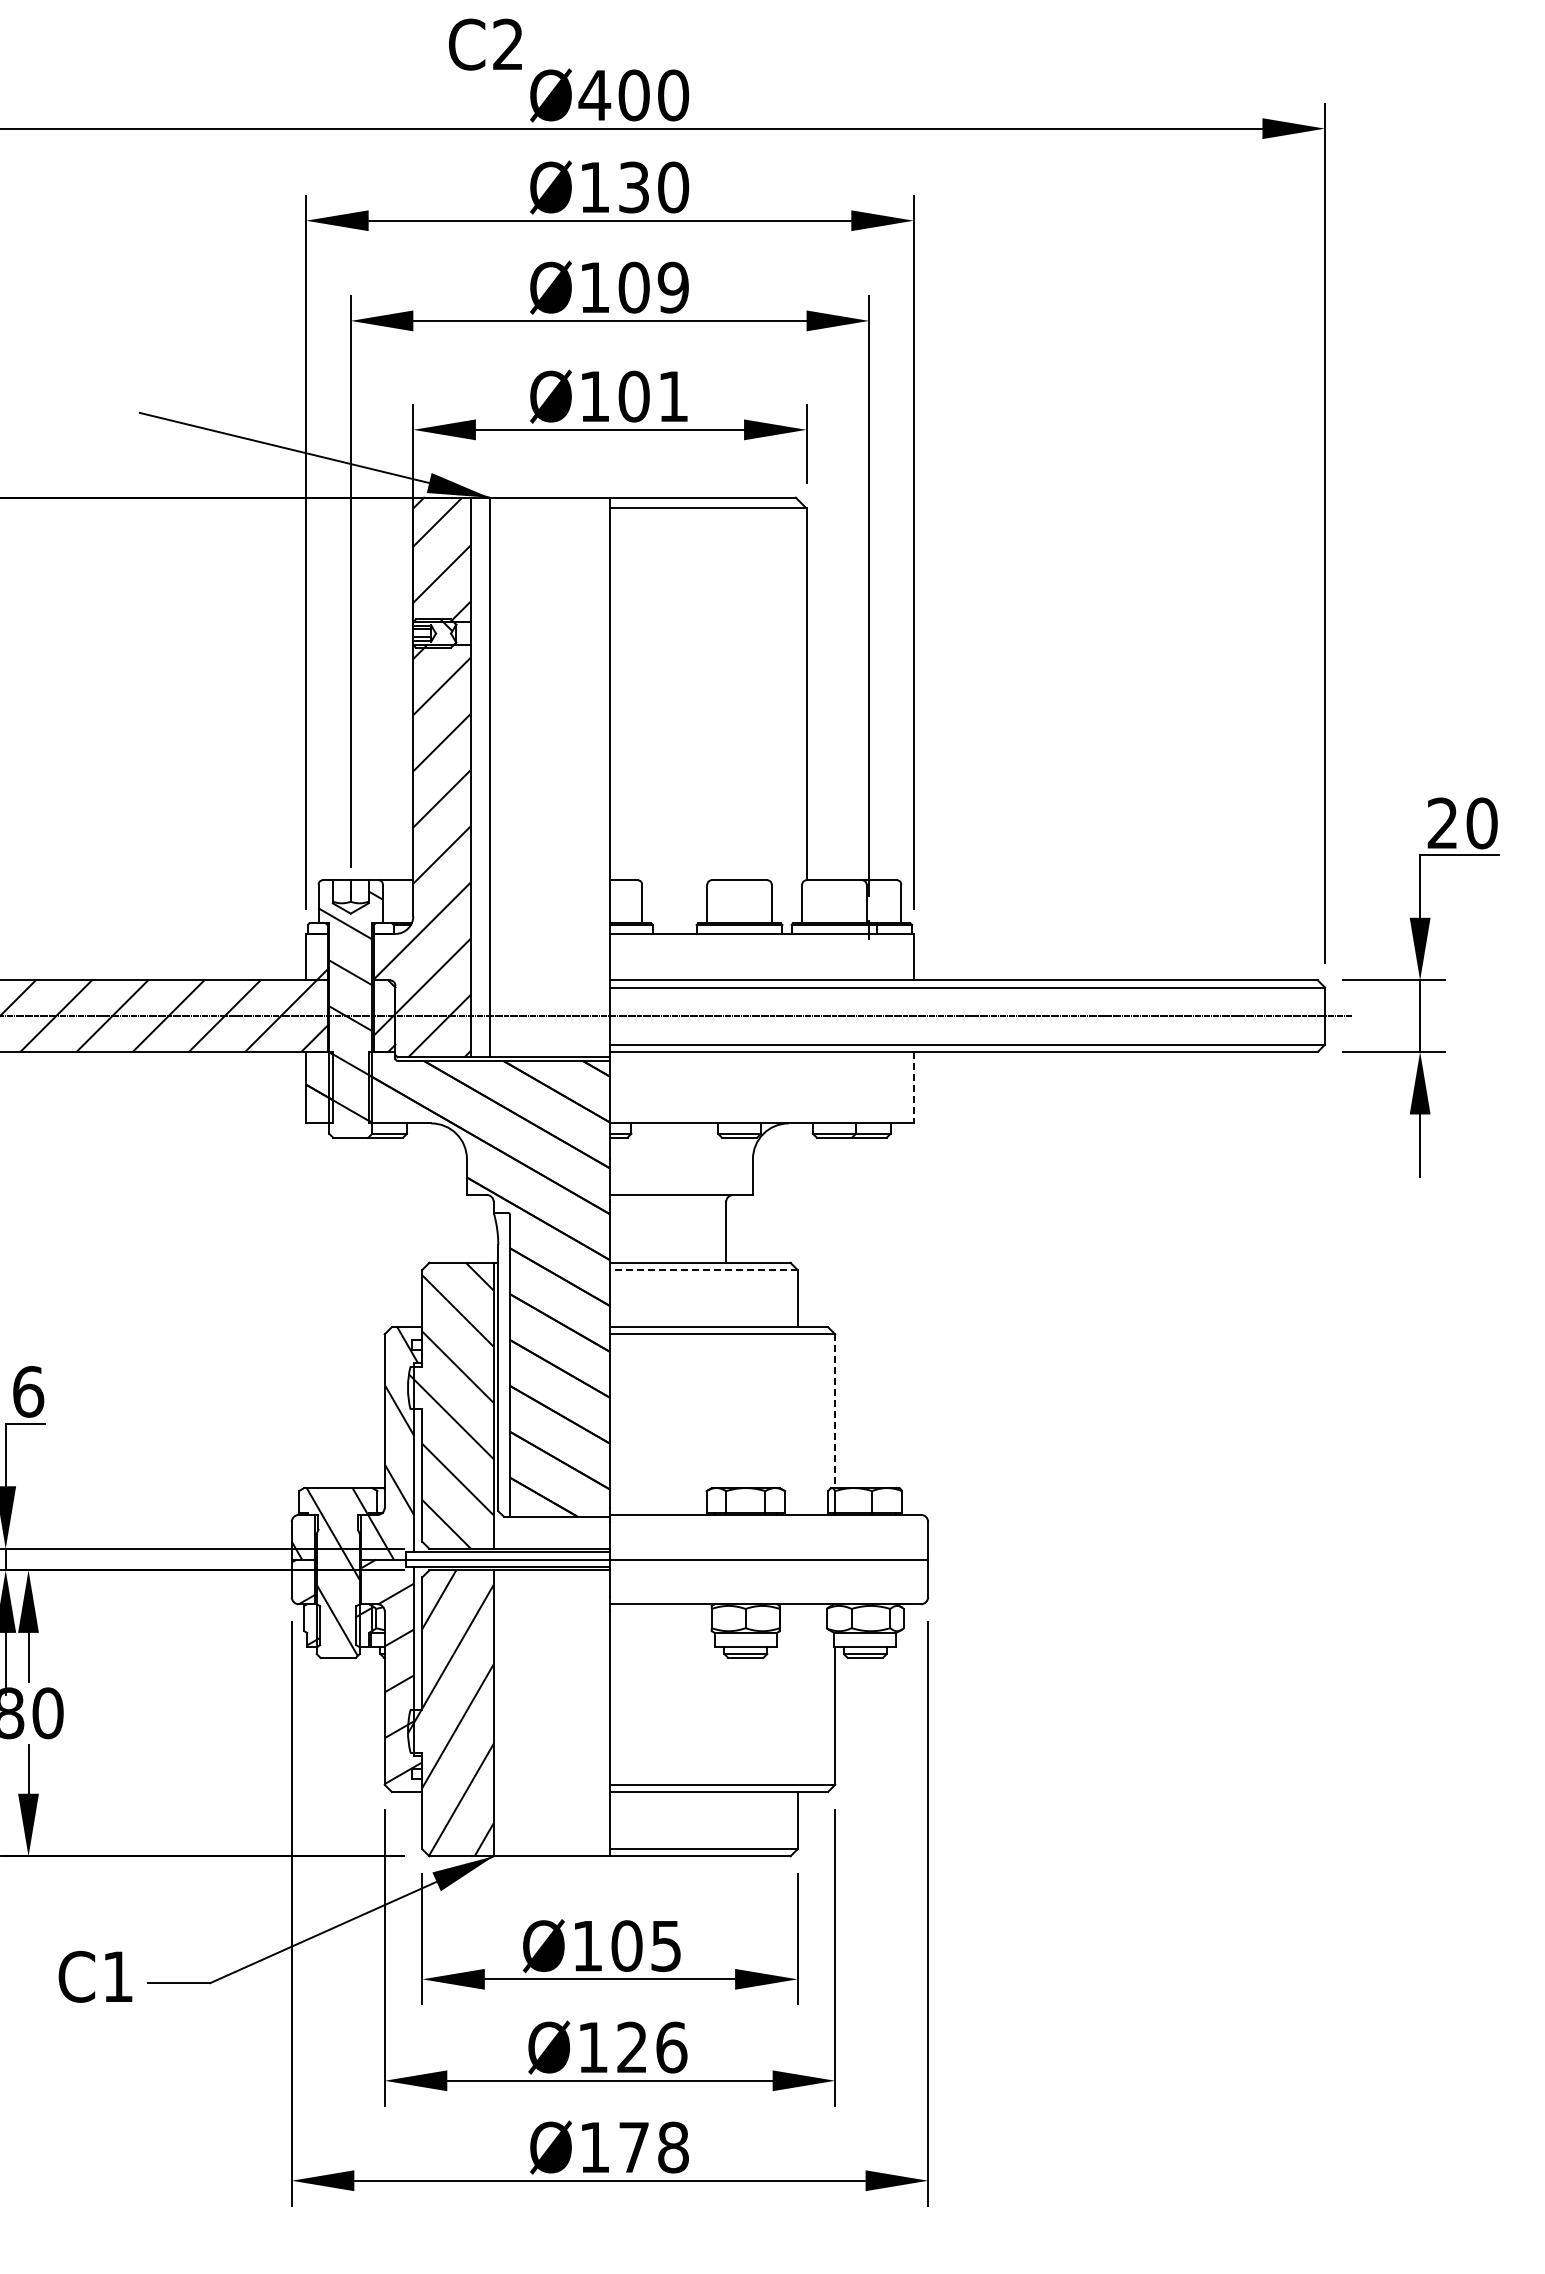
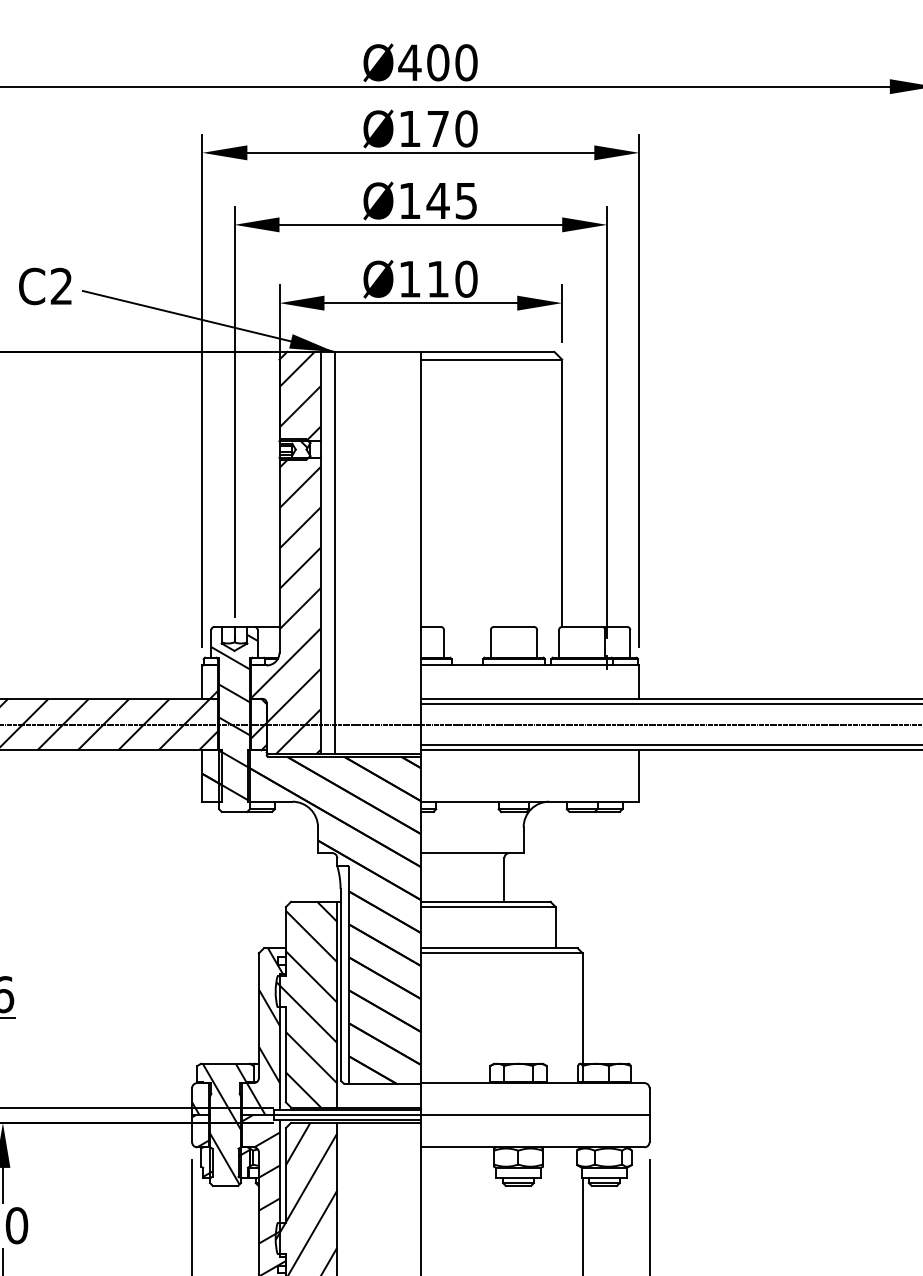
text: (485, 44) -> (45, 286), moved
text: (633, 187) -> (437, 128), Ø130 -> Ø170
text: (652, 287) -> (451, 200), Ø109 -> Ø145
text: (653, 396) -> (452, 279), Ø101 -> Ø110
line: (913, 1087) -> (639, 775), dashed -> solid
line: (703, 1269) -> (488, 906), dashed -> solid
line: (835, 1411) -> (582, 1008), dashed -> solid

